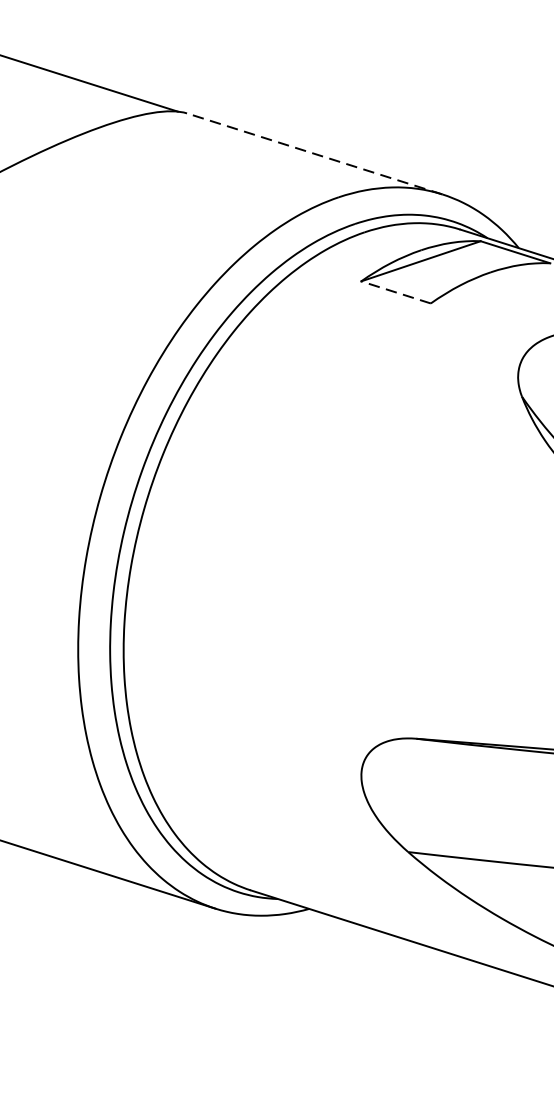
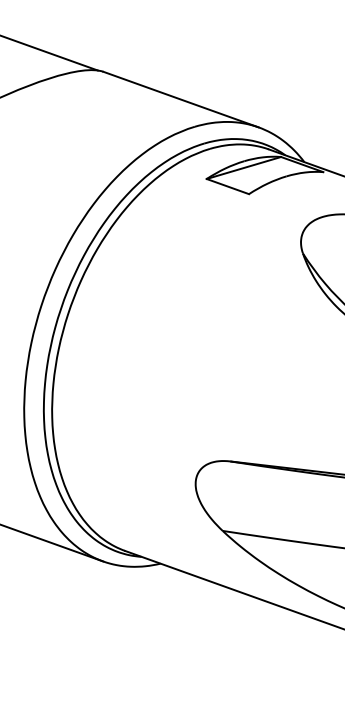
line: (313, 153) -> (180, 99), dashed -> solid
line: (395, 292) -> (227, 186), dashed -> solid

